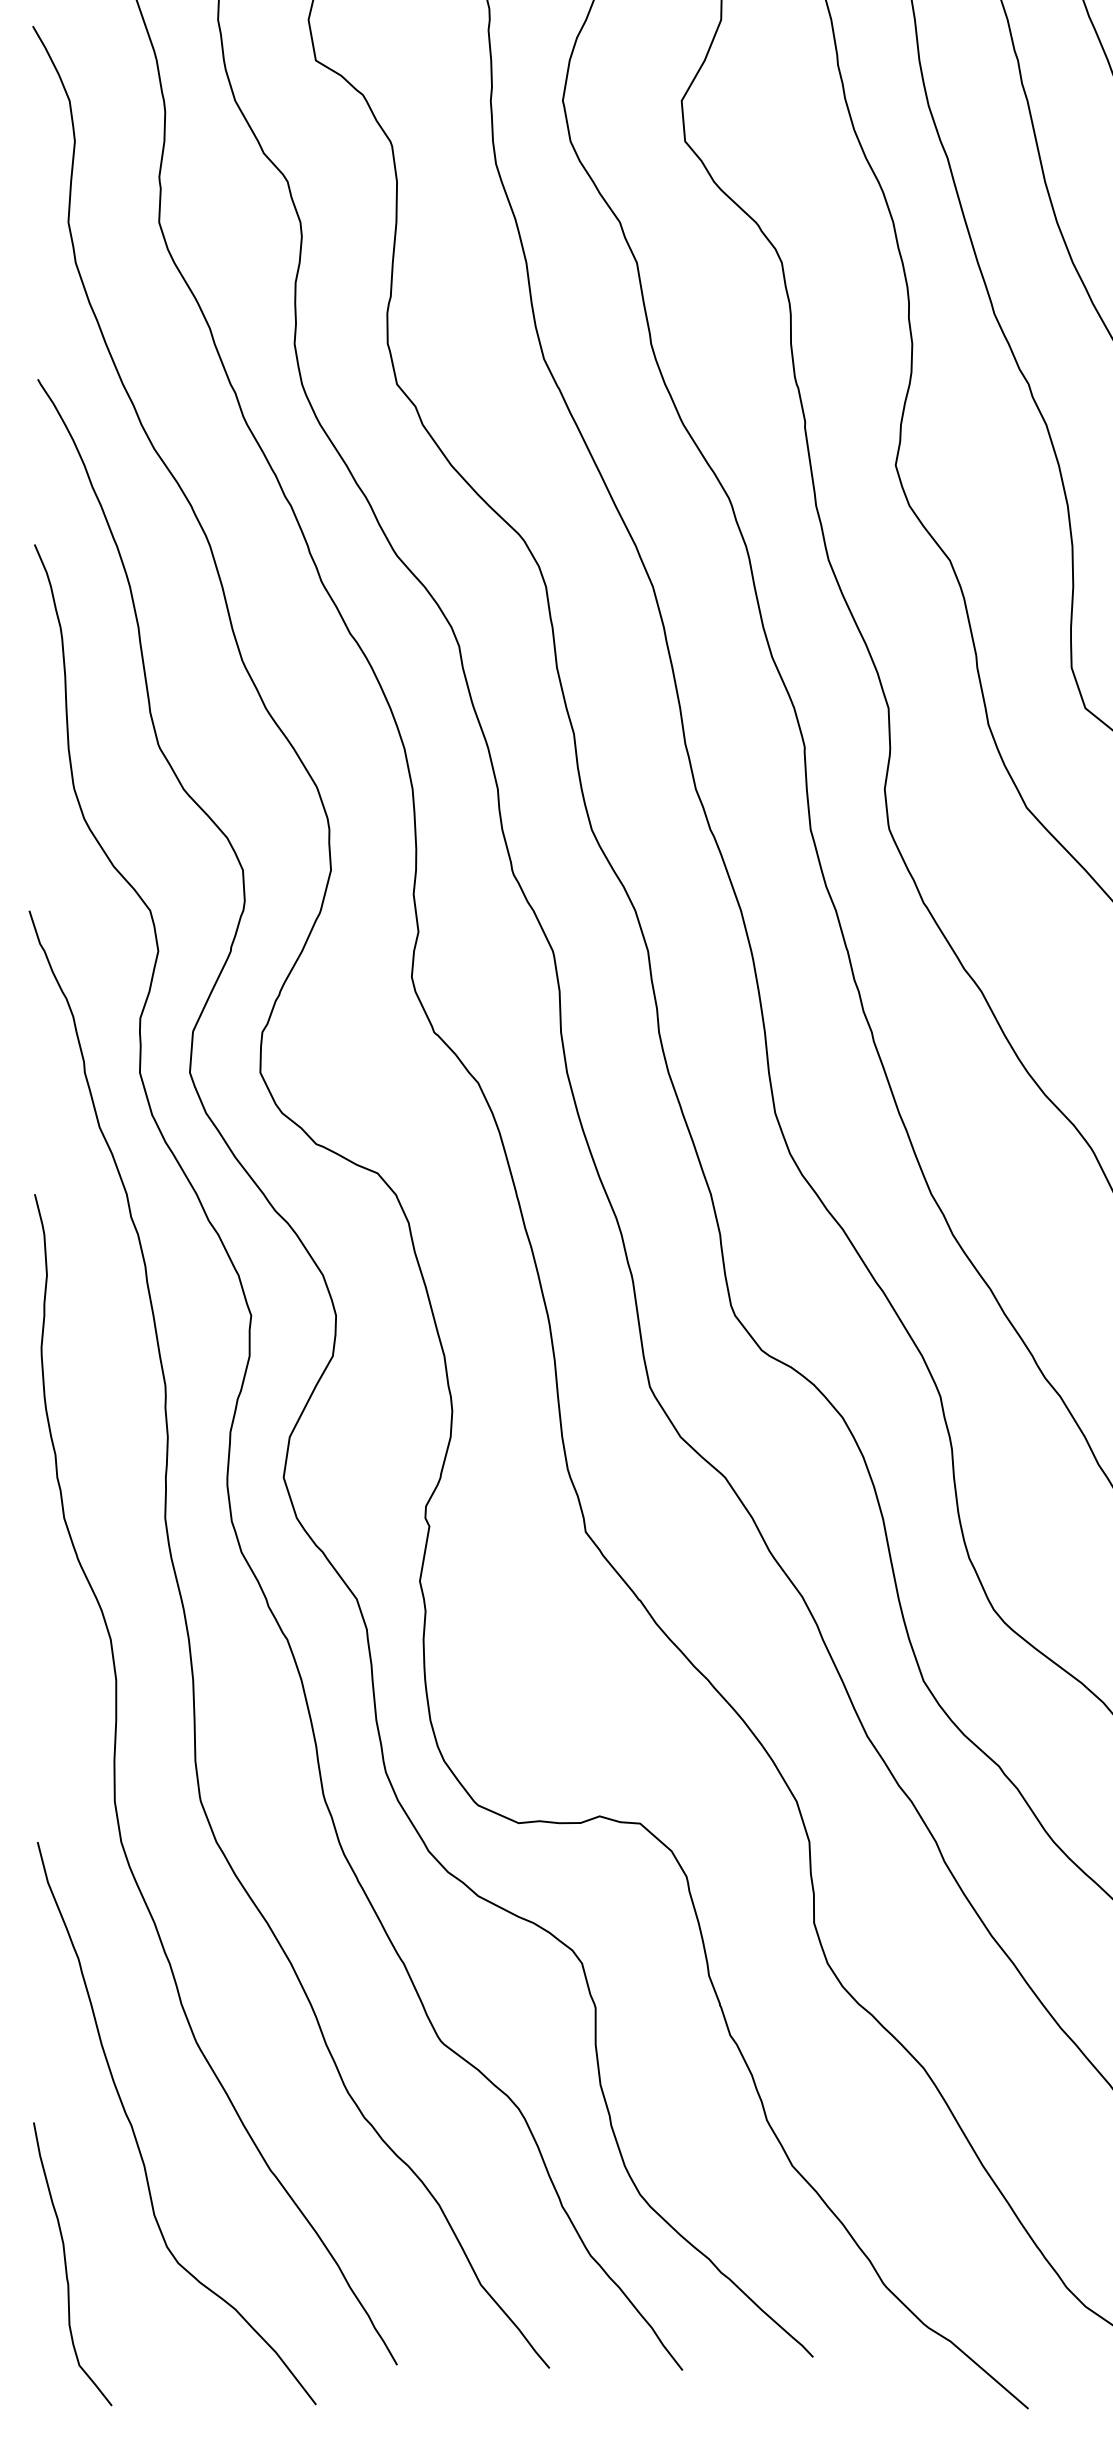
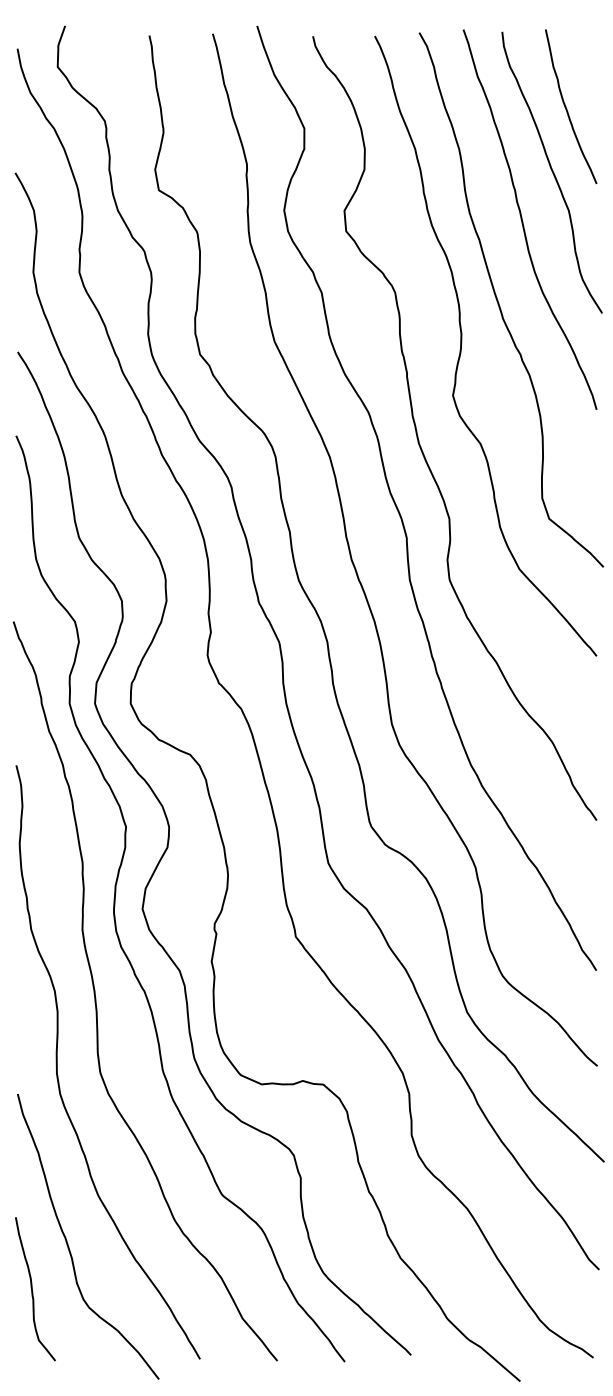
curve: (68, 2268) -> (33, 1291), moved

